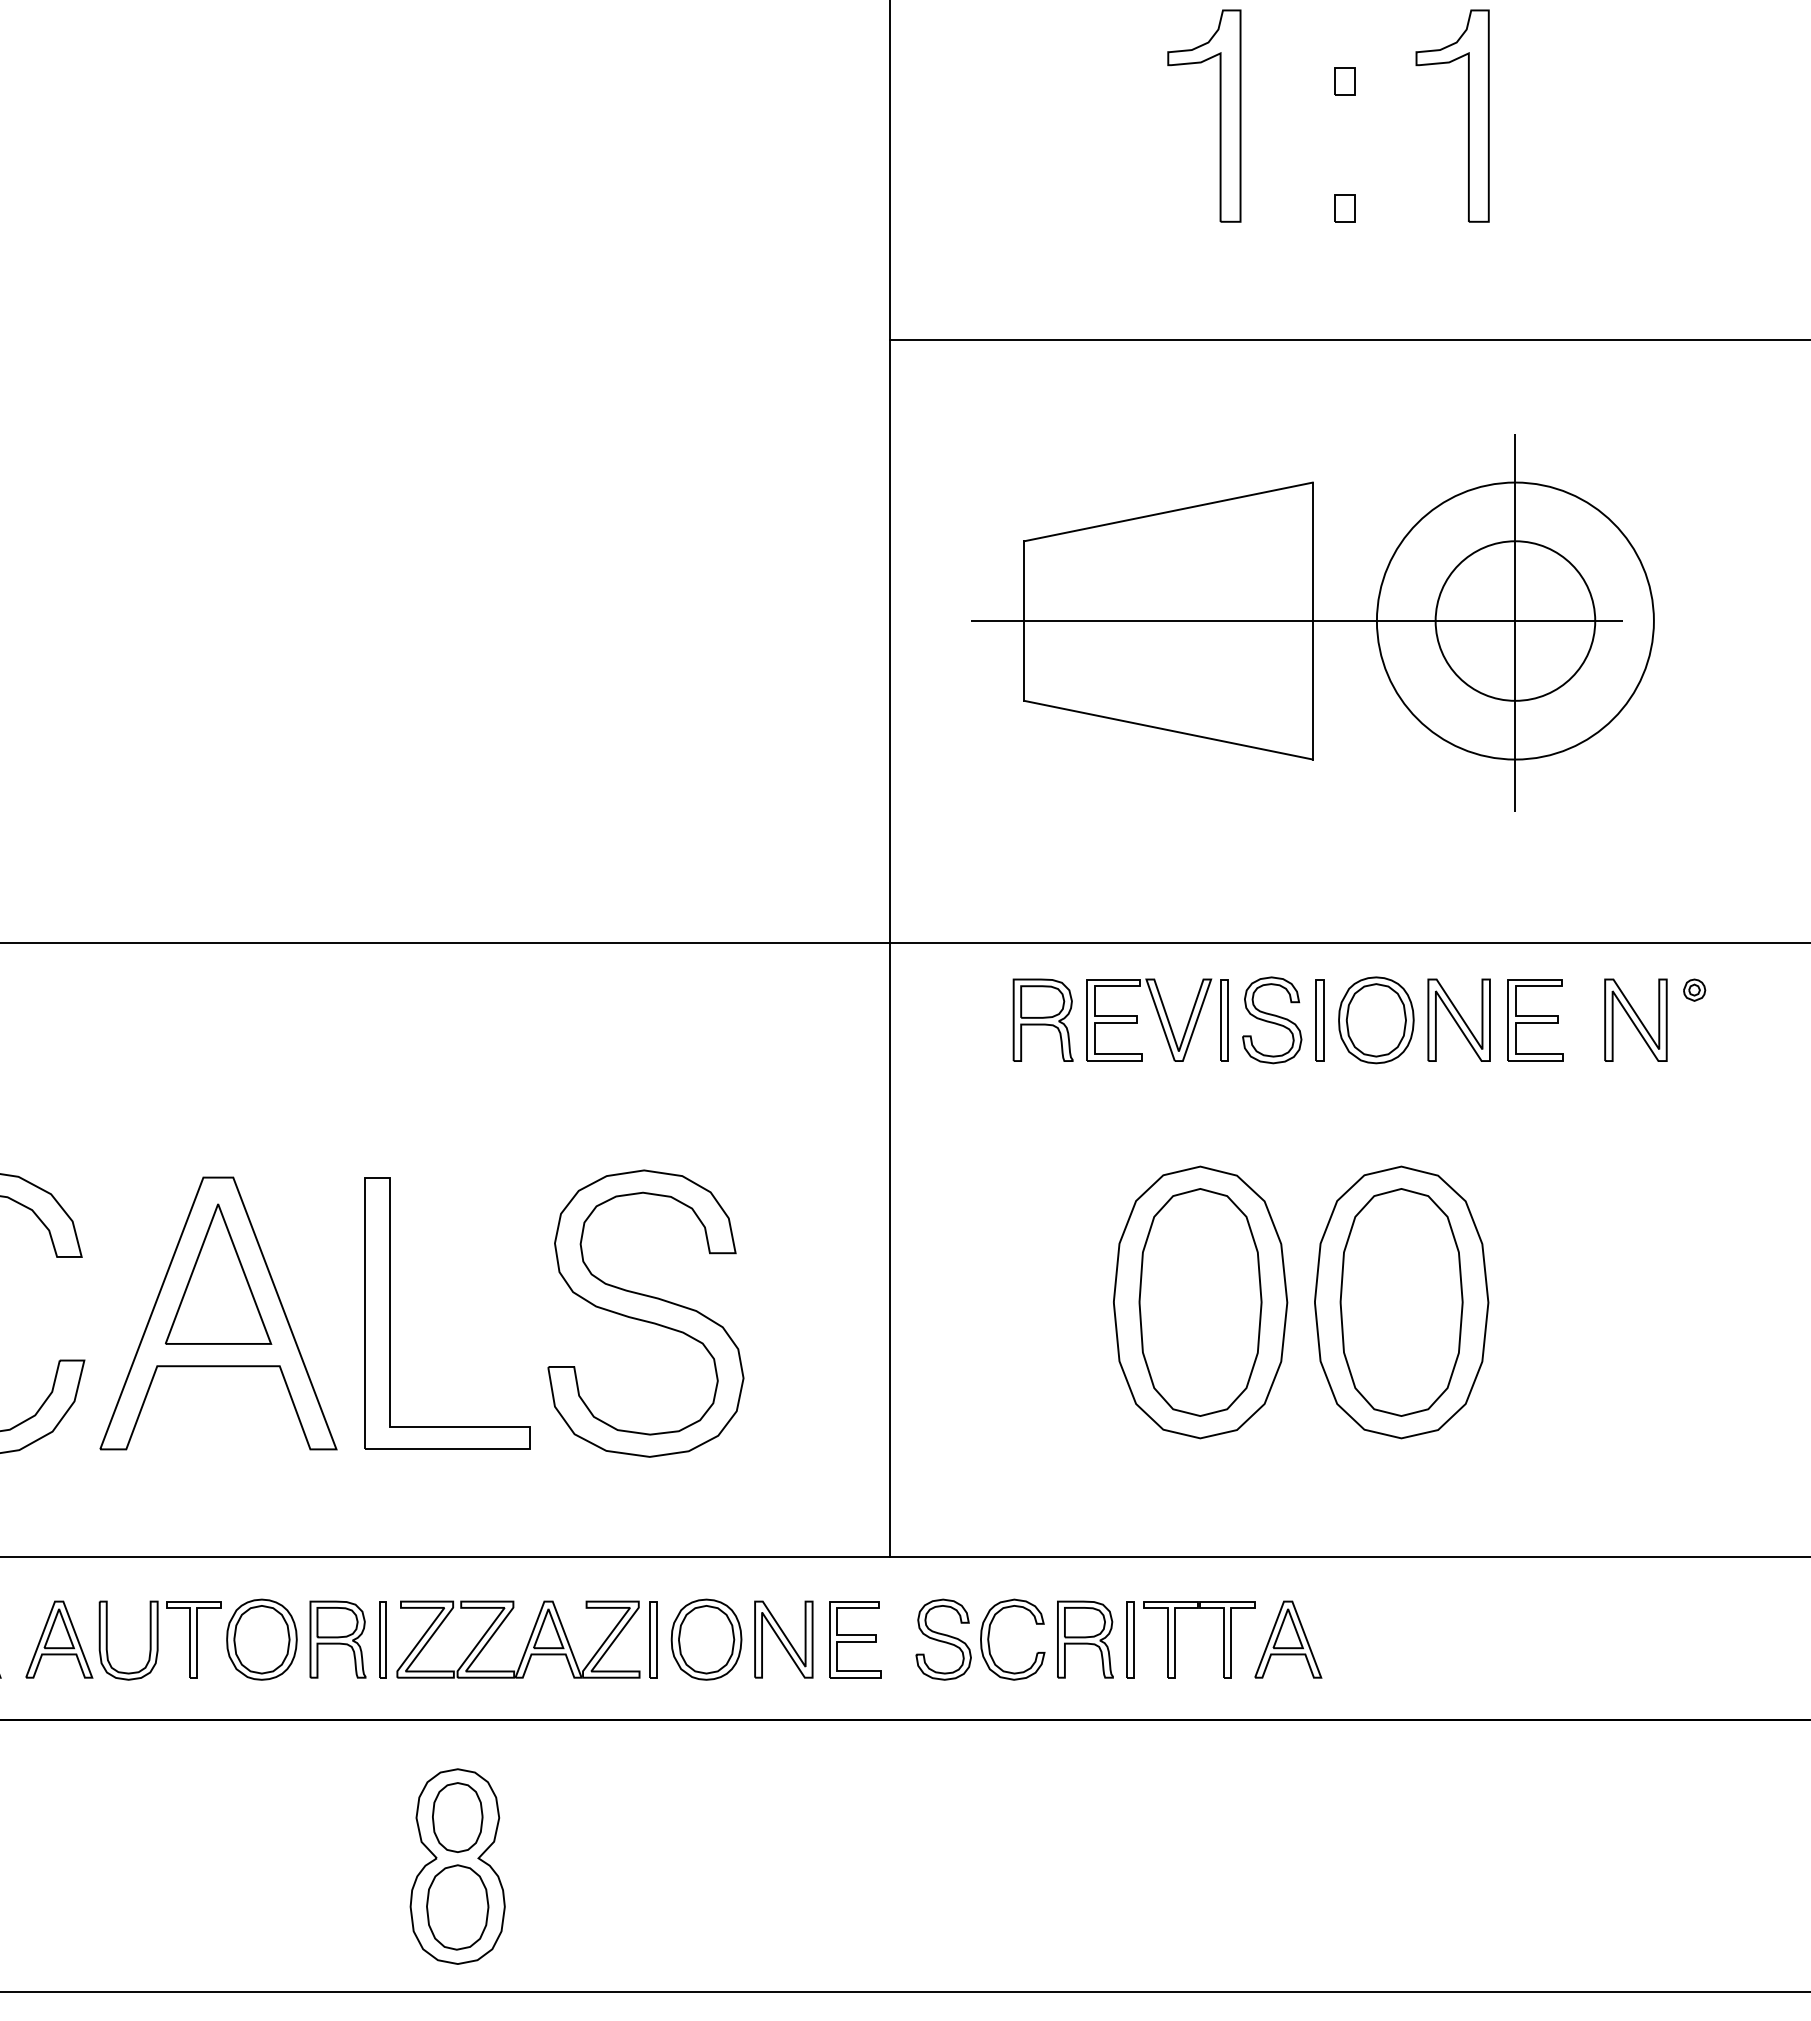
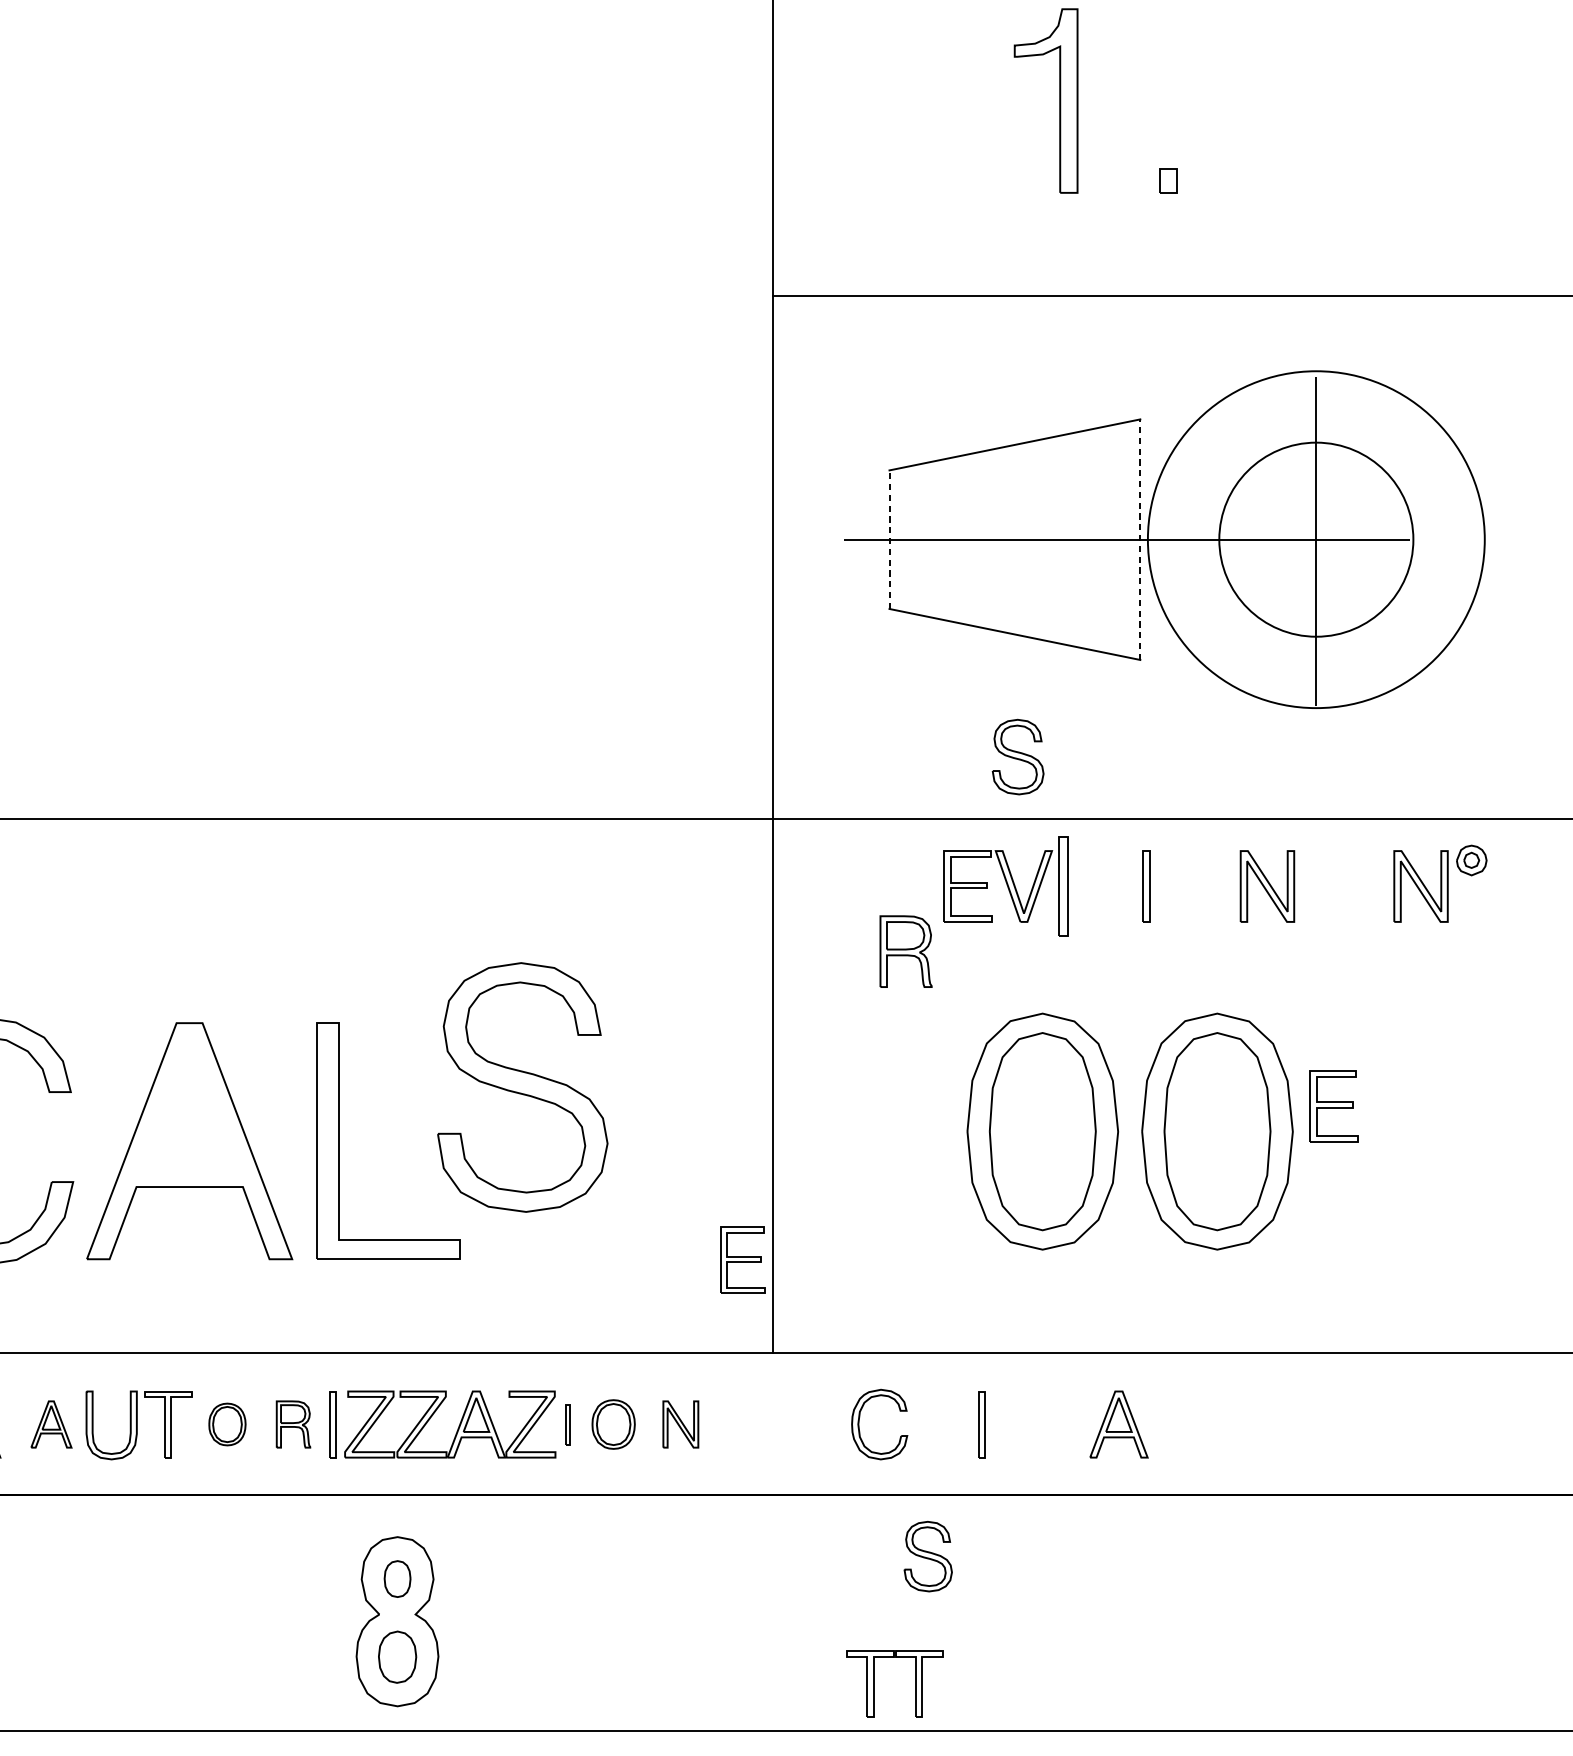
part: (1344, 81) -> (1167, 70), removed
part: (1468, 115) -> (1275, 100), removed
line: (1312, 620) -> (1140, 539), solid -> dashed
circle: (1514, 620) -> (1315, 539), size x1.4
circle: (1515, 620) -> (1316, 539), size x1.4
line: (1024, 621) -> (889, 540), solid -> dashed
part: (1694, 989) -> (1471, 859), size x1.6
part: (1042, 1019) -> (905, 950), moved
part: (1224, 1020) -> (1063, 886), size x1.4
part: (1272, 1020) -> (1018, 757), moved
part: (1376, 1020) -> (1195, 886), removed
part: (1535, 1020) -> (1333, 1106), moved
part: (218, 1273) -> (189, 1106), removed
part: (645, 1313) -> (522, 1087), moved
part: (59, 1639) -> (51, 1424), size x0.7
part: (261, 1639) -> (227, 1424), size x0.6
part: (337, 1639) -> (293, 1424), size x0.7
part: (653, 1639) -> (567, 1424), size x0.6
part: (706, 1639) -> (613, 1424), size x0.7
part: (783, 1639) -> (680, 1424), size x0.7
part: (855, 1639) -> (743, 1260), moved
part: (943, 1639) -> (928, 1556), moved
part: (1085, 1639) -> (942, 1424), removed
part: (1175, 1639) -> (874, 1684), moved
part: (457, 1817) -> (397, 1579), size x0.6
part: (457, 1907) -> (397, 1657), size x0.7

